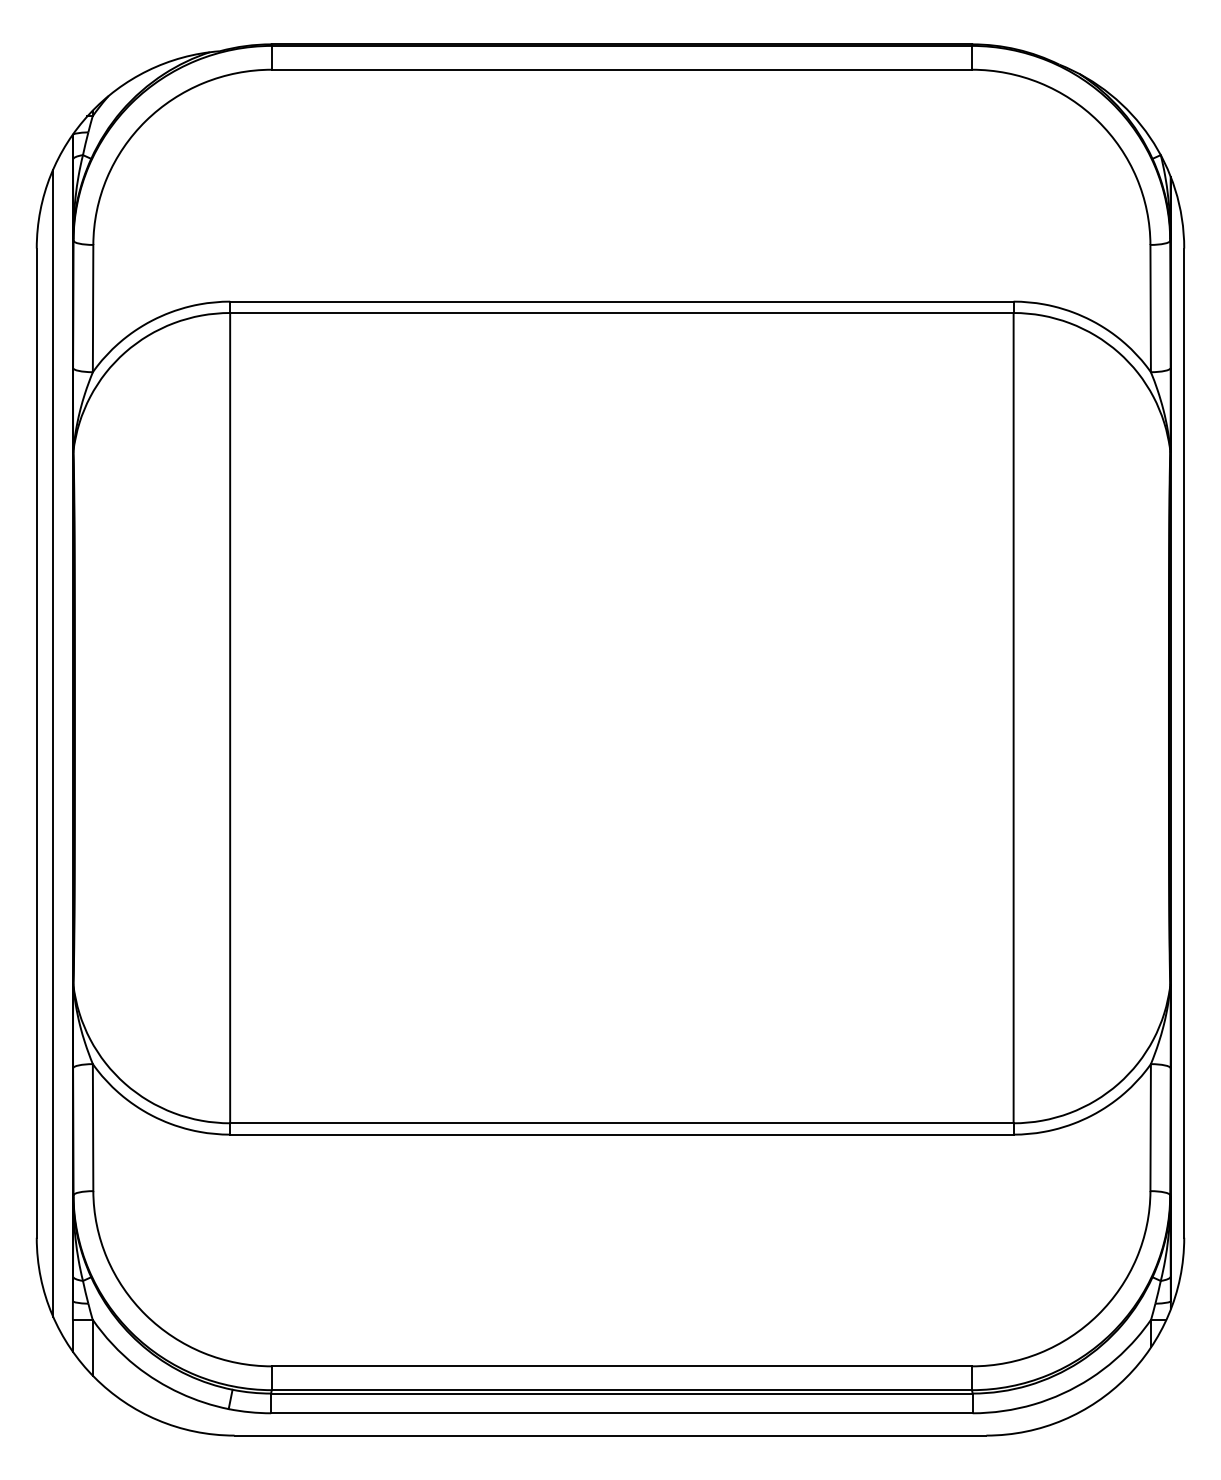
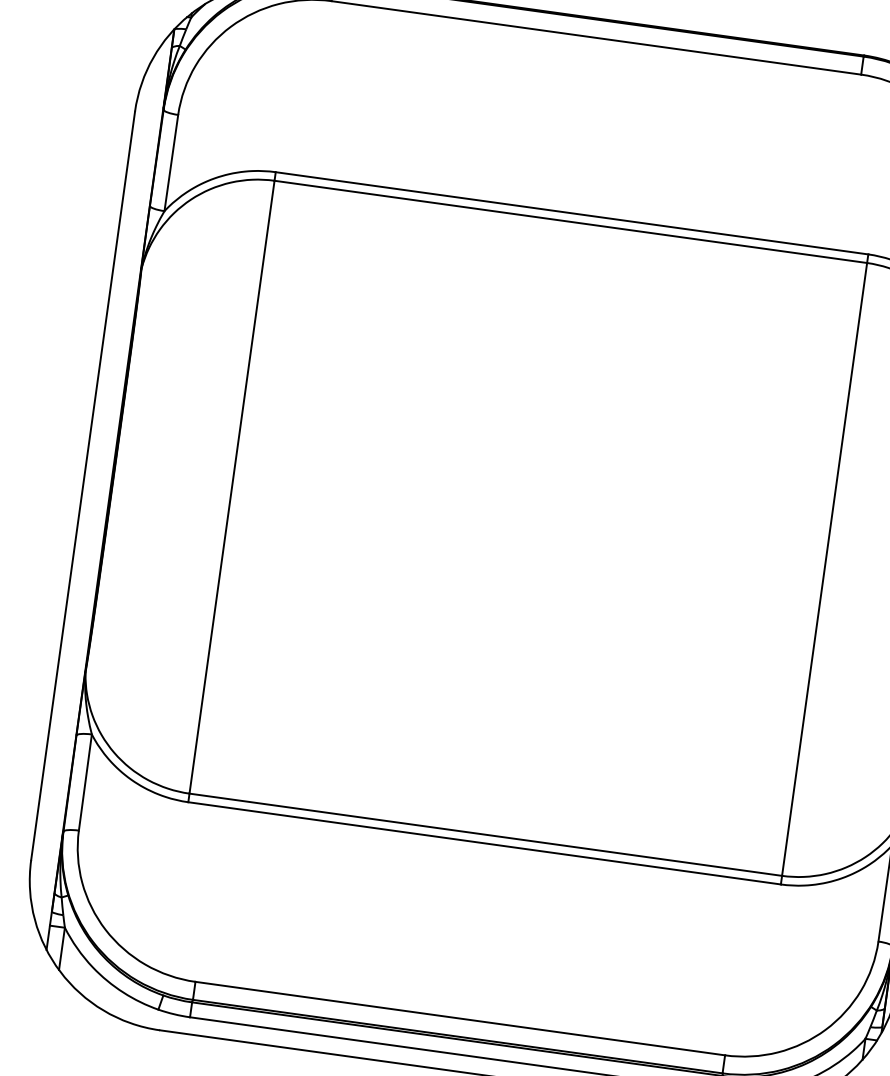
line: (53, 742) -> (95, 487), removed

